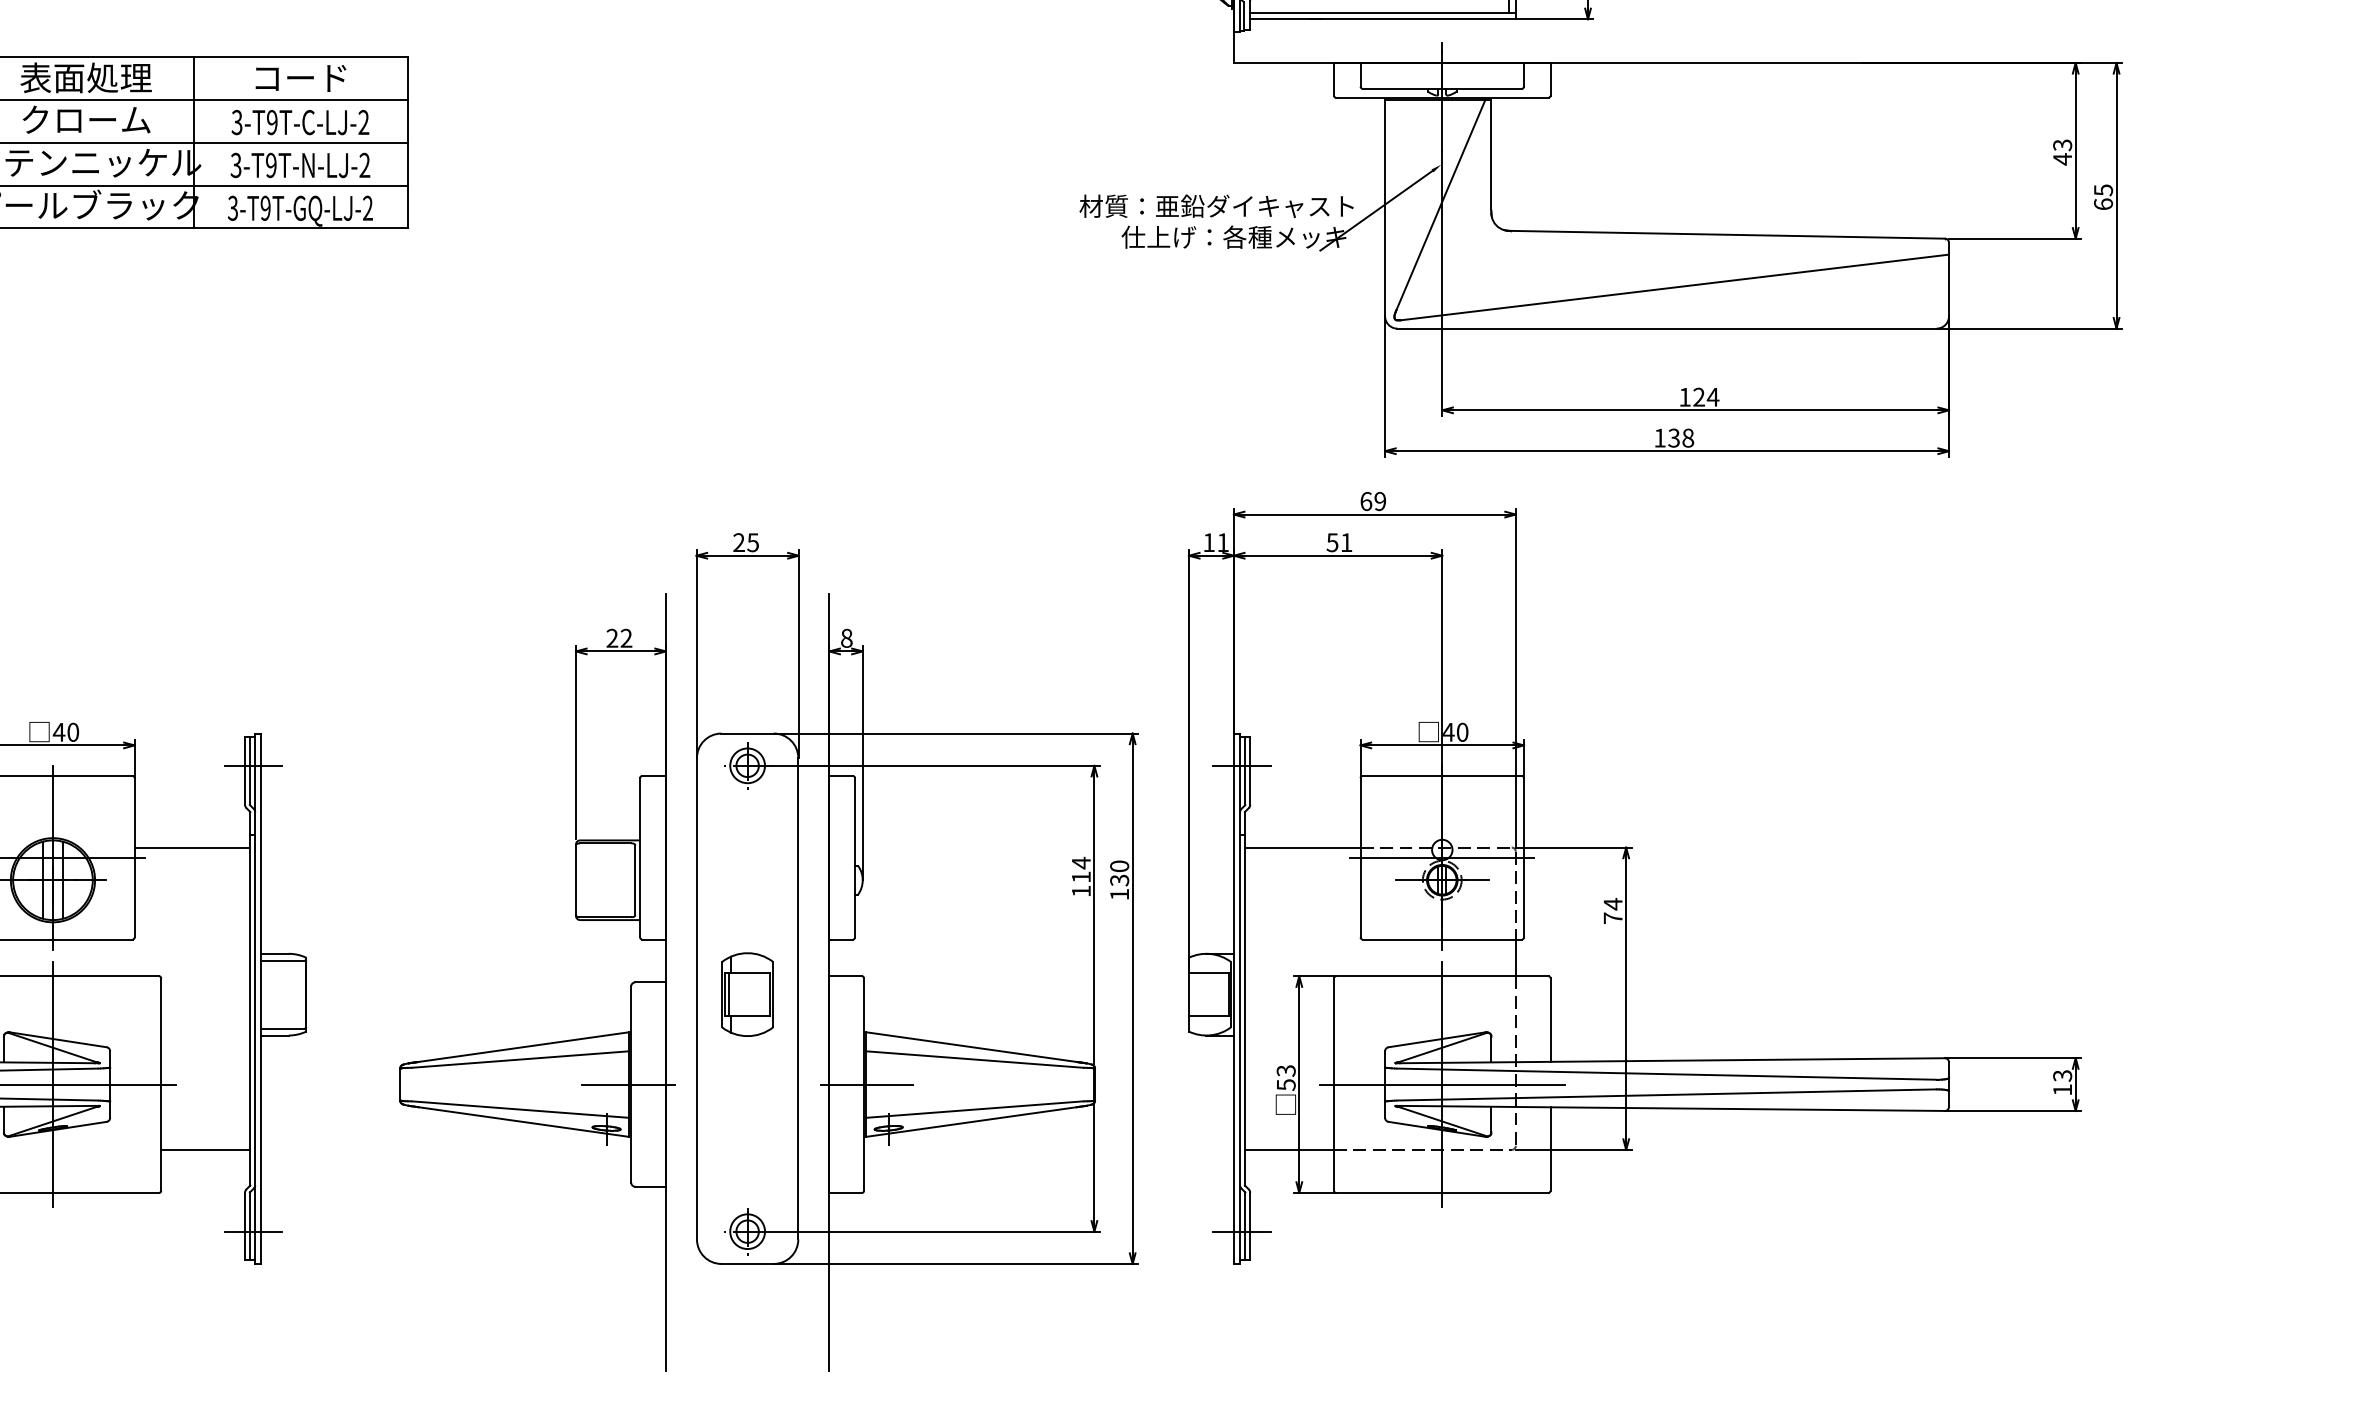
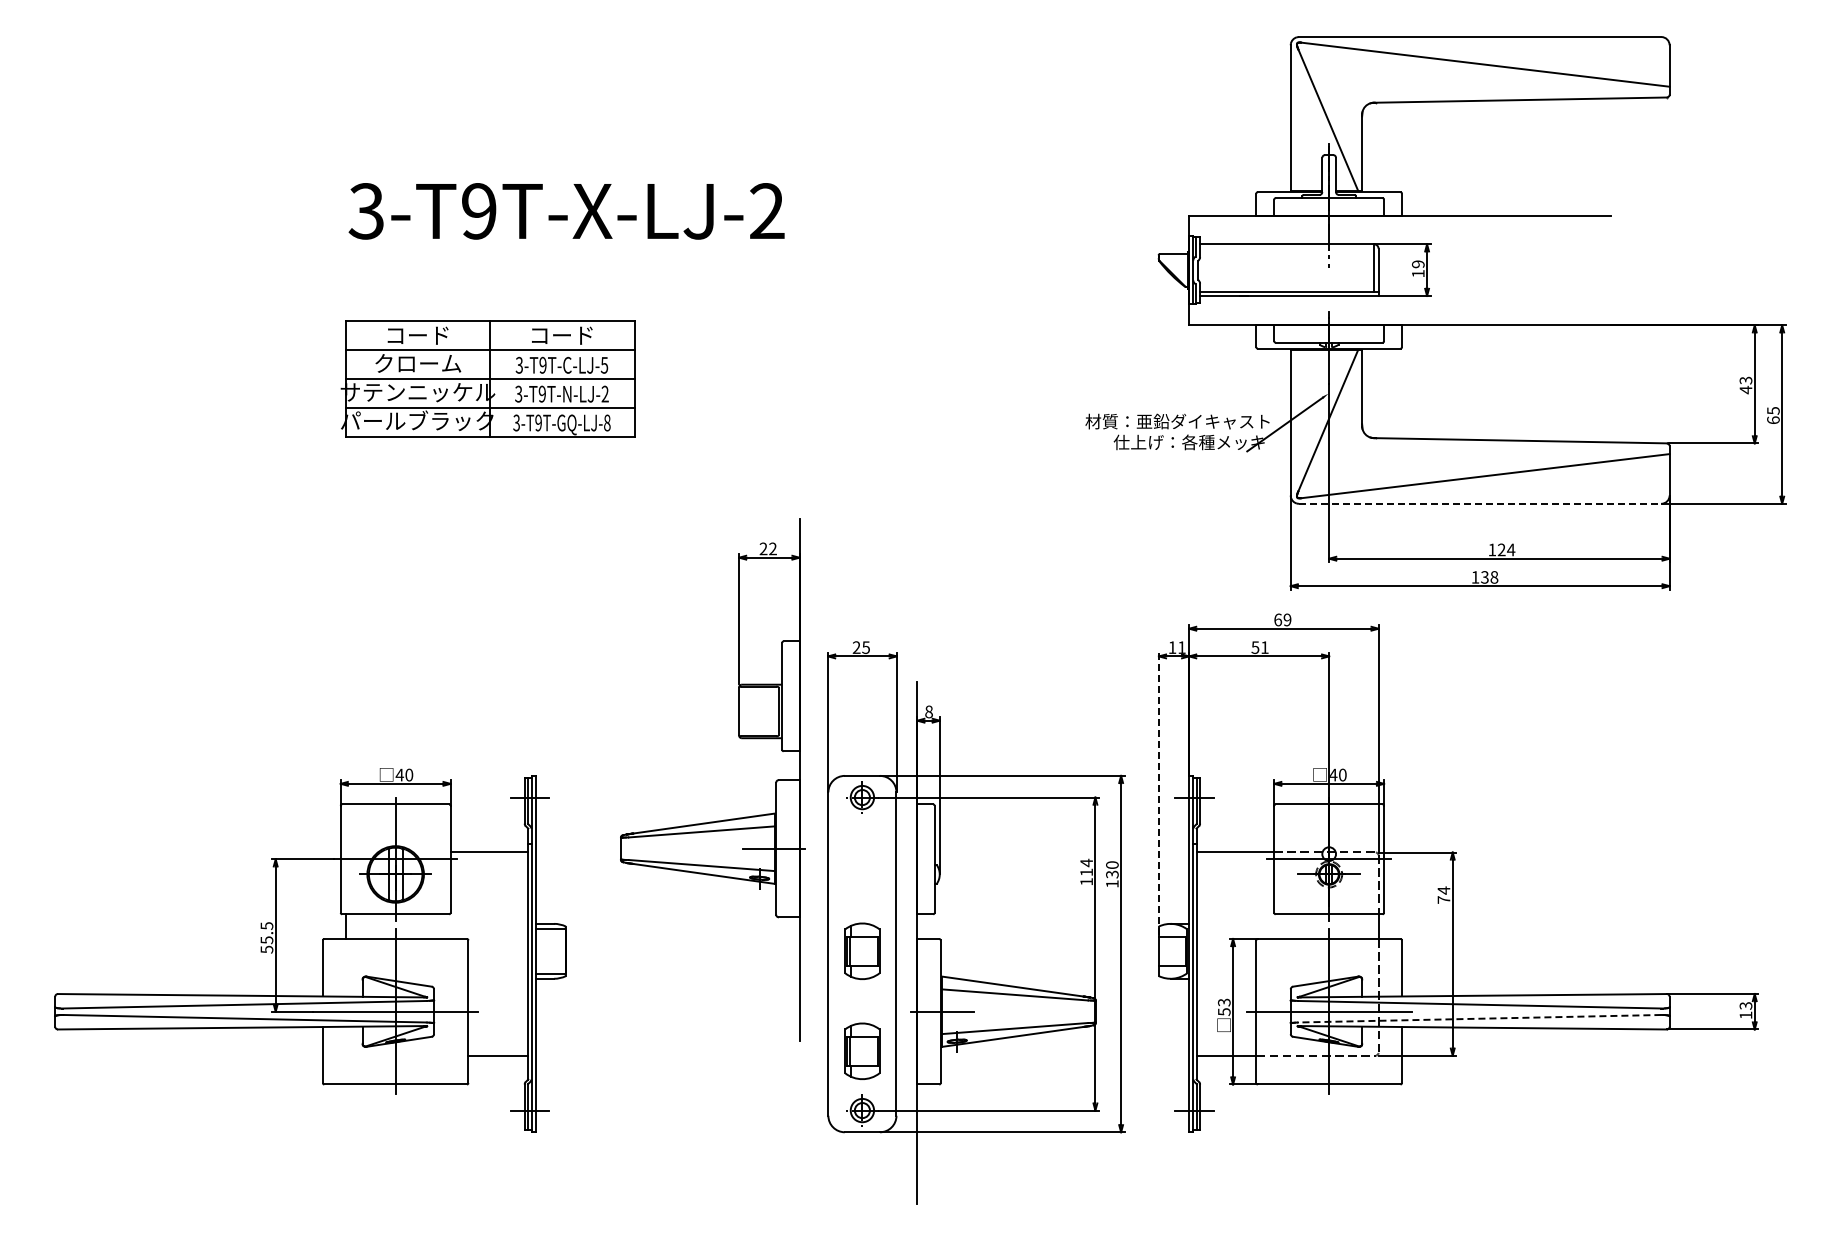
text: (85, 78) -> (417, 335), 表面処理 -> コード
text: (363, 121) -> (604, 364), 3-T9T-C-LJ-2 -> 3-T9T-C-LJ-5
text: (368, 207) -> (607, 422), 3-T9T-GQ-LJ-2 -> 3-T9T-GQ-LJ-8
line: (1667, 328) -> (1480, 503), solid -> dashed
line: (1188, 759) -> (1158, 793), solid -> dashed
part: (542, 1042) -> (716, 820), moved
line: (1666, 1094) -> (1479, 1018), solid -> dashed
part: (747, 1142) -> (862, 1050), added

